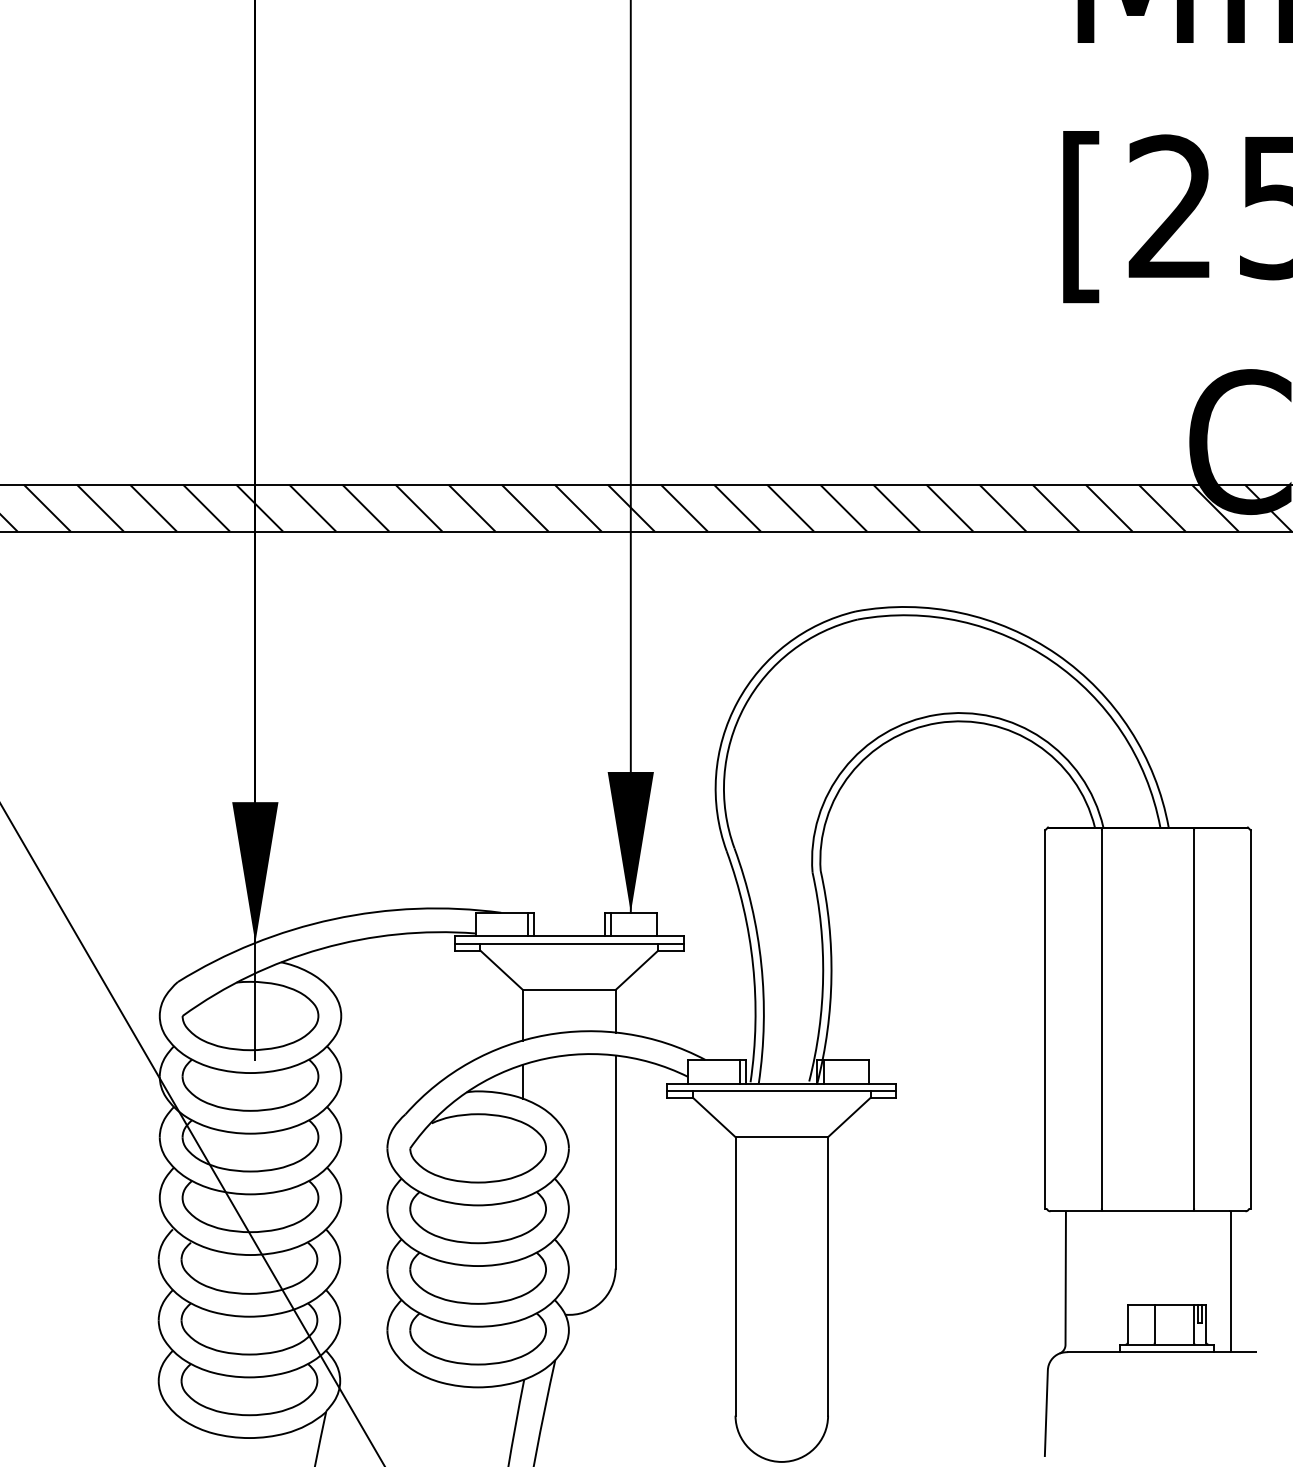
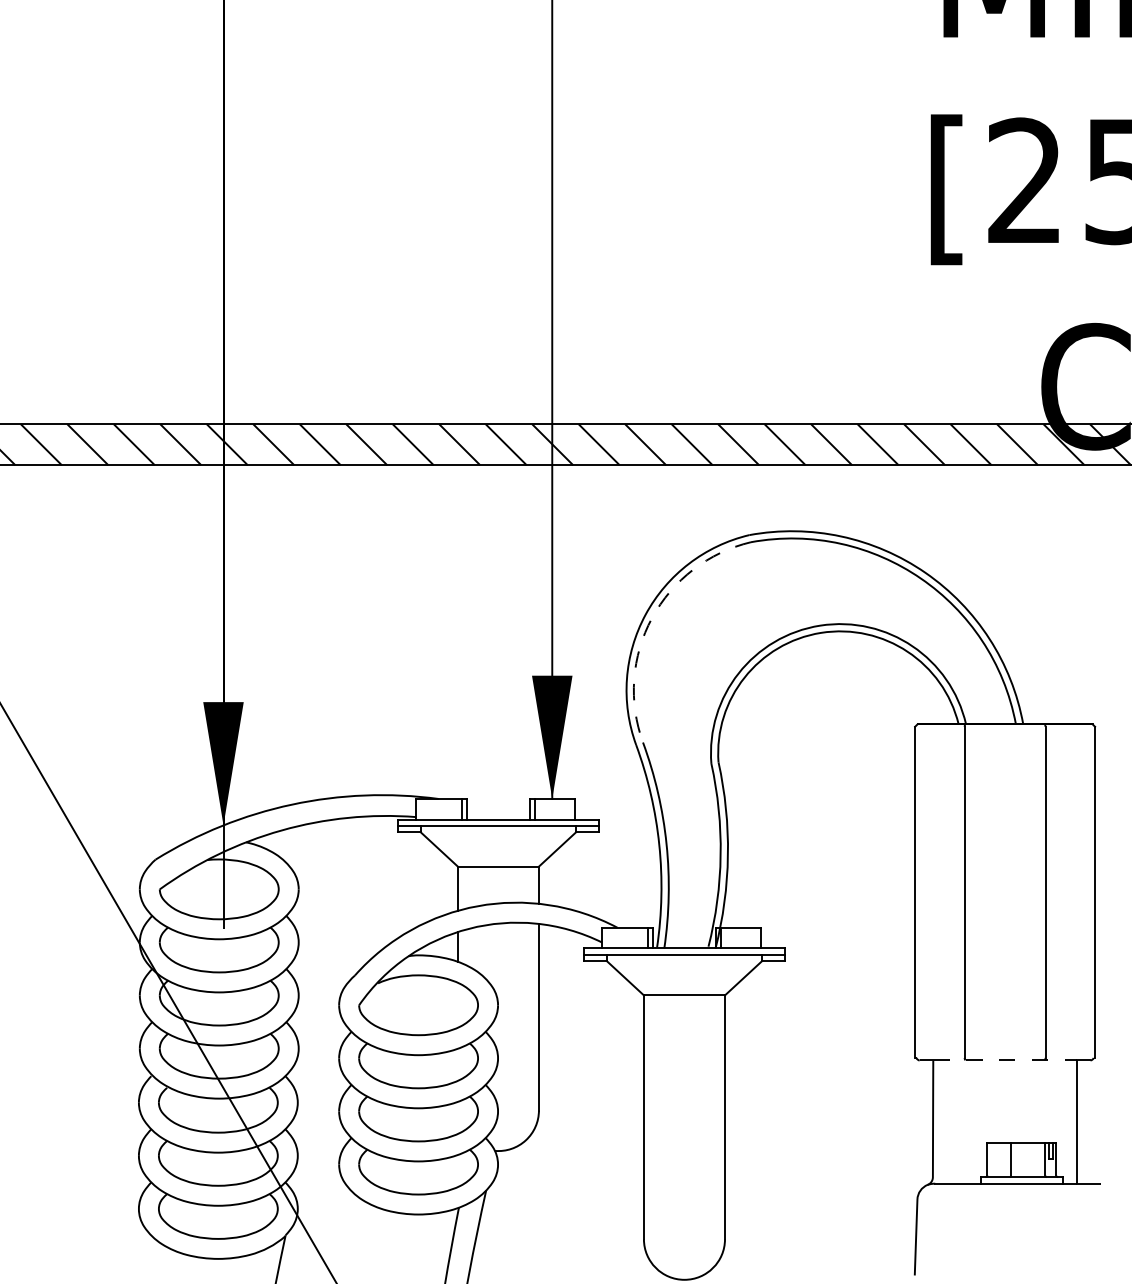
arc: (744, 706) -> (651, 618), solid -> dashed
line: (1148, 1211) -> (1005, 1060), solid -> dashed

